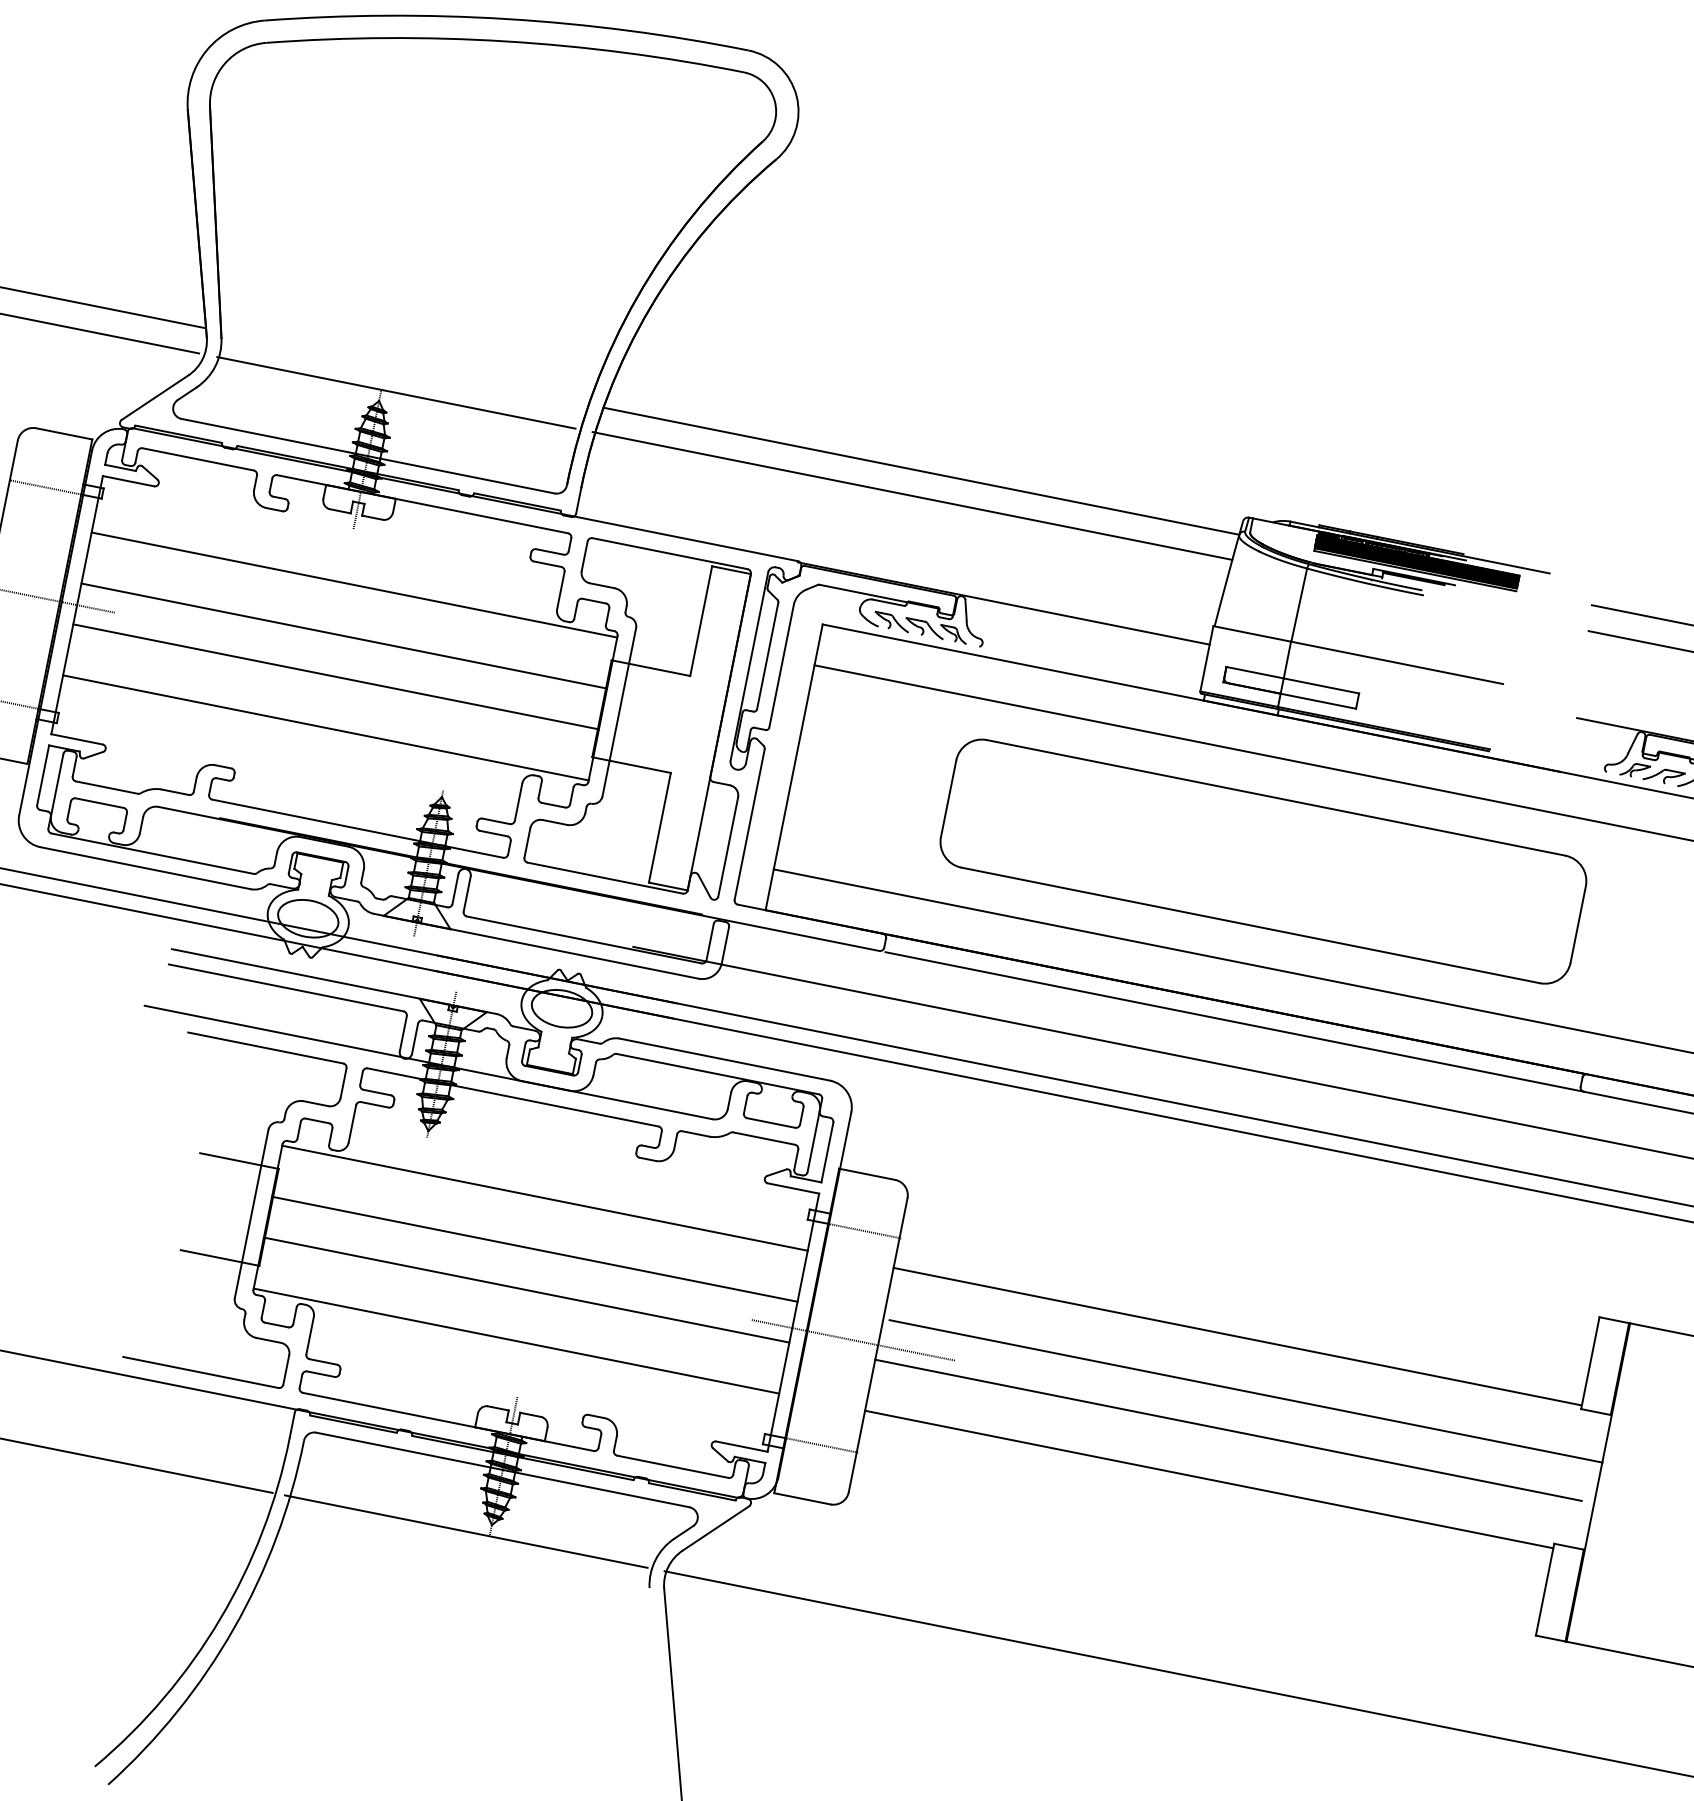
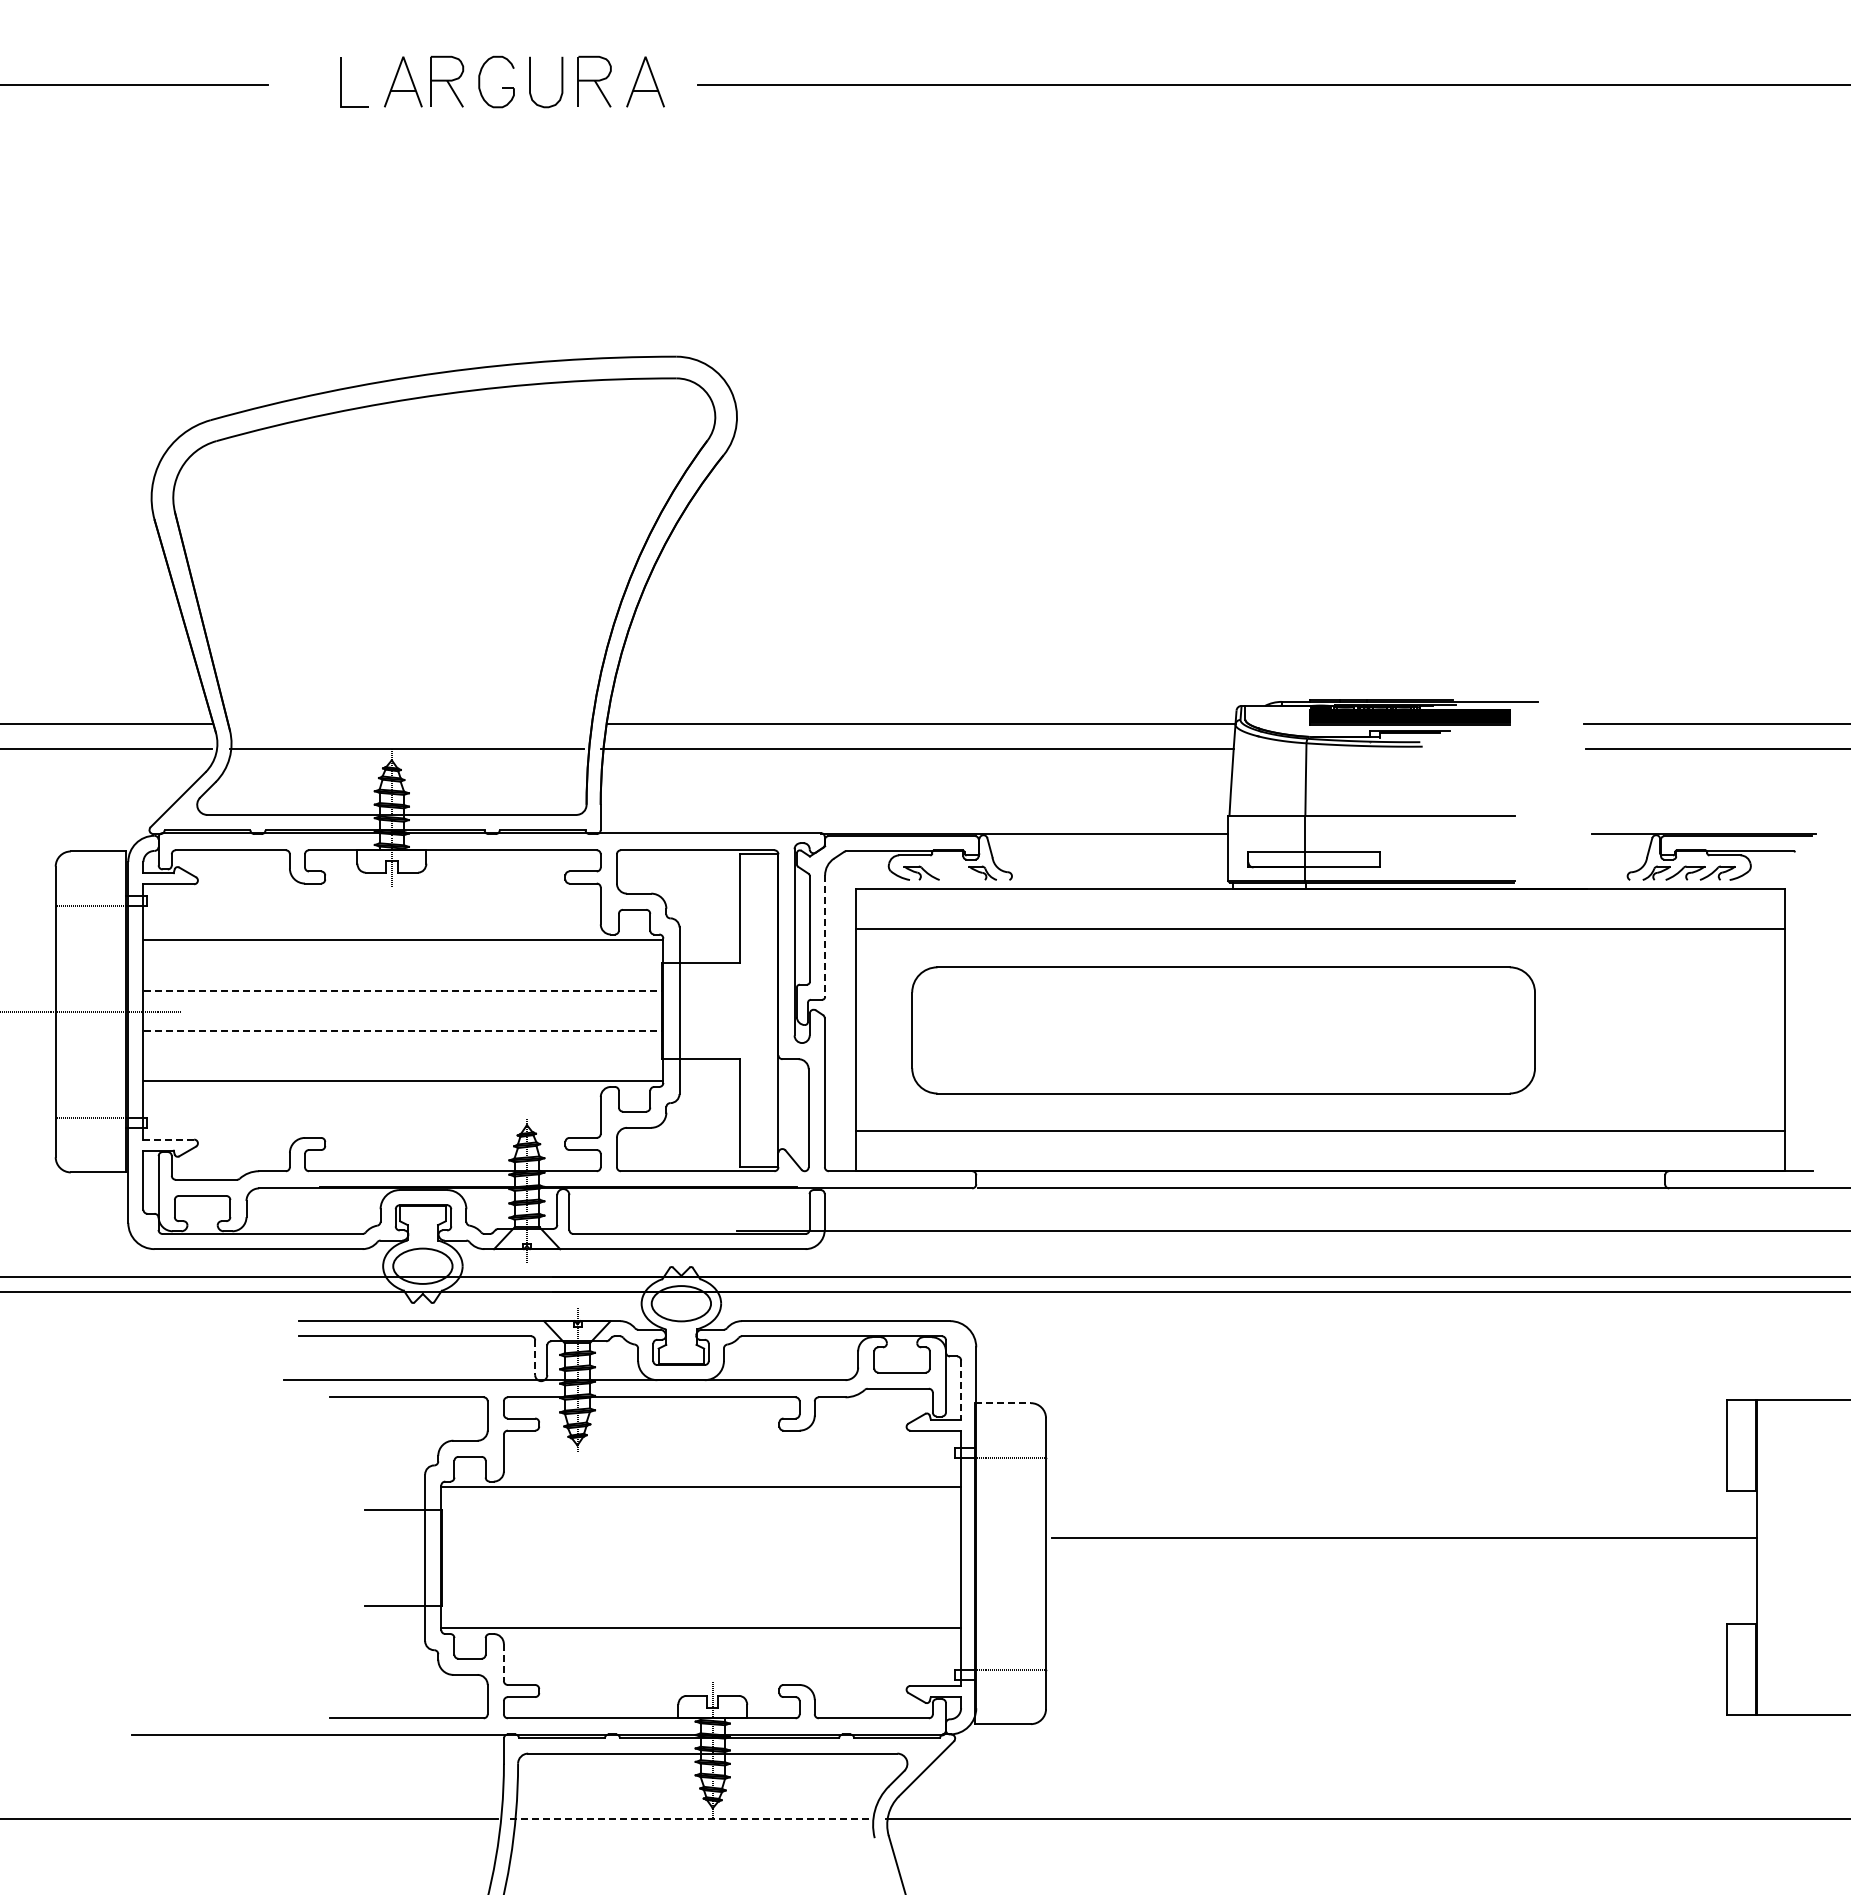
part: (925, 628) -> (954, 872), removed
line: (344, 636) -> (403, 990), solid -> dashed
line: (781, 666) -> (825, 936), solid -> dashed
line: (336, 676) -> (403, 1030), solid -> dashed
line: (76, 739) -> (168, 1139), solid -> dashed
part: (1263, 861) -> (1223, 1030), moved
line: (403, 1034) -> (535, 1358), solid -> dashed
line: (827, 1153) -> (961, 1390), solid -> dashed
line: (867, 1174) -> (1003, 1403), solid -> dashed
line: (535, 1249) -> (701, 1537), removed
line: (526, 1290) -> (701, 1578), removed
line: (309, 1336) -> (503, 1663), solid -> dashed
line: (1237, 1337) -> (1386, 1487), removed
line: (853, 1340) -> (1021, 1563), removed
line: (1228, 1430) -> (1395, 1578), removed
line: (1209, 1479) -> (1386, 1628), removed
line: (467, 1532) -> (690, 1819), solid -> dashed

